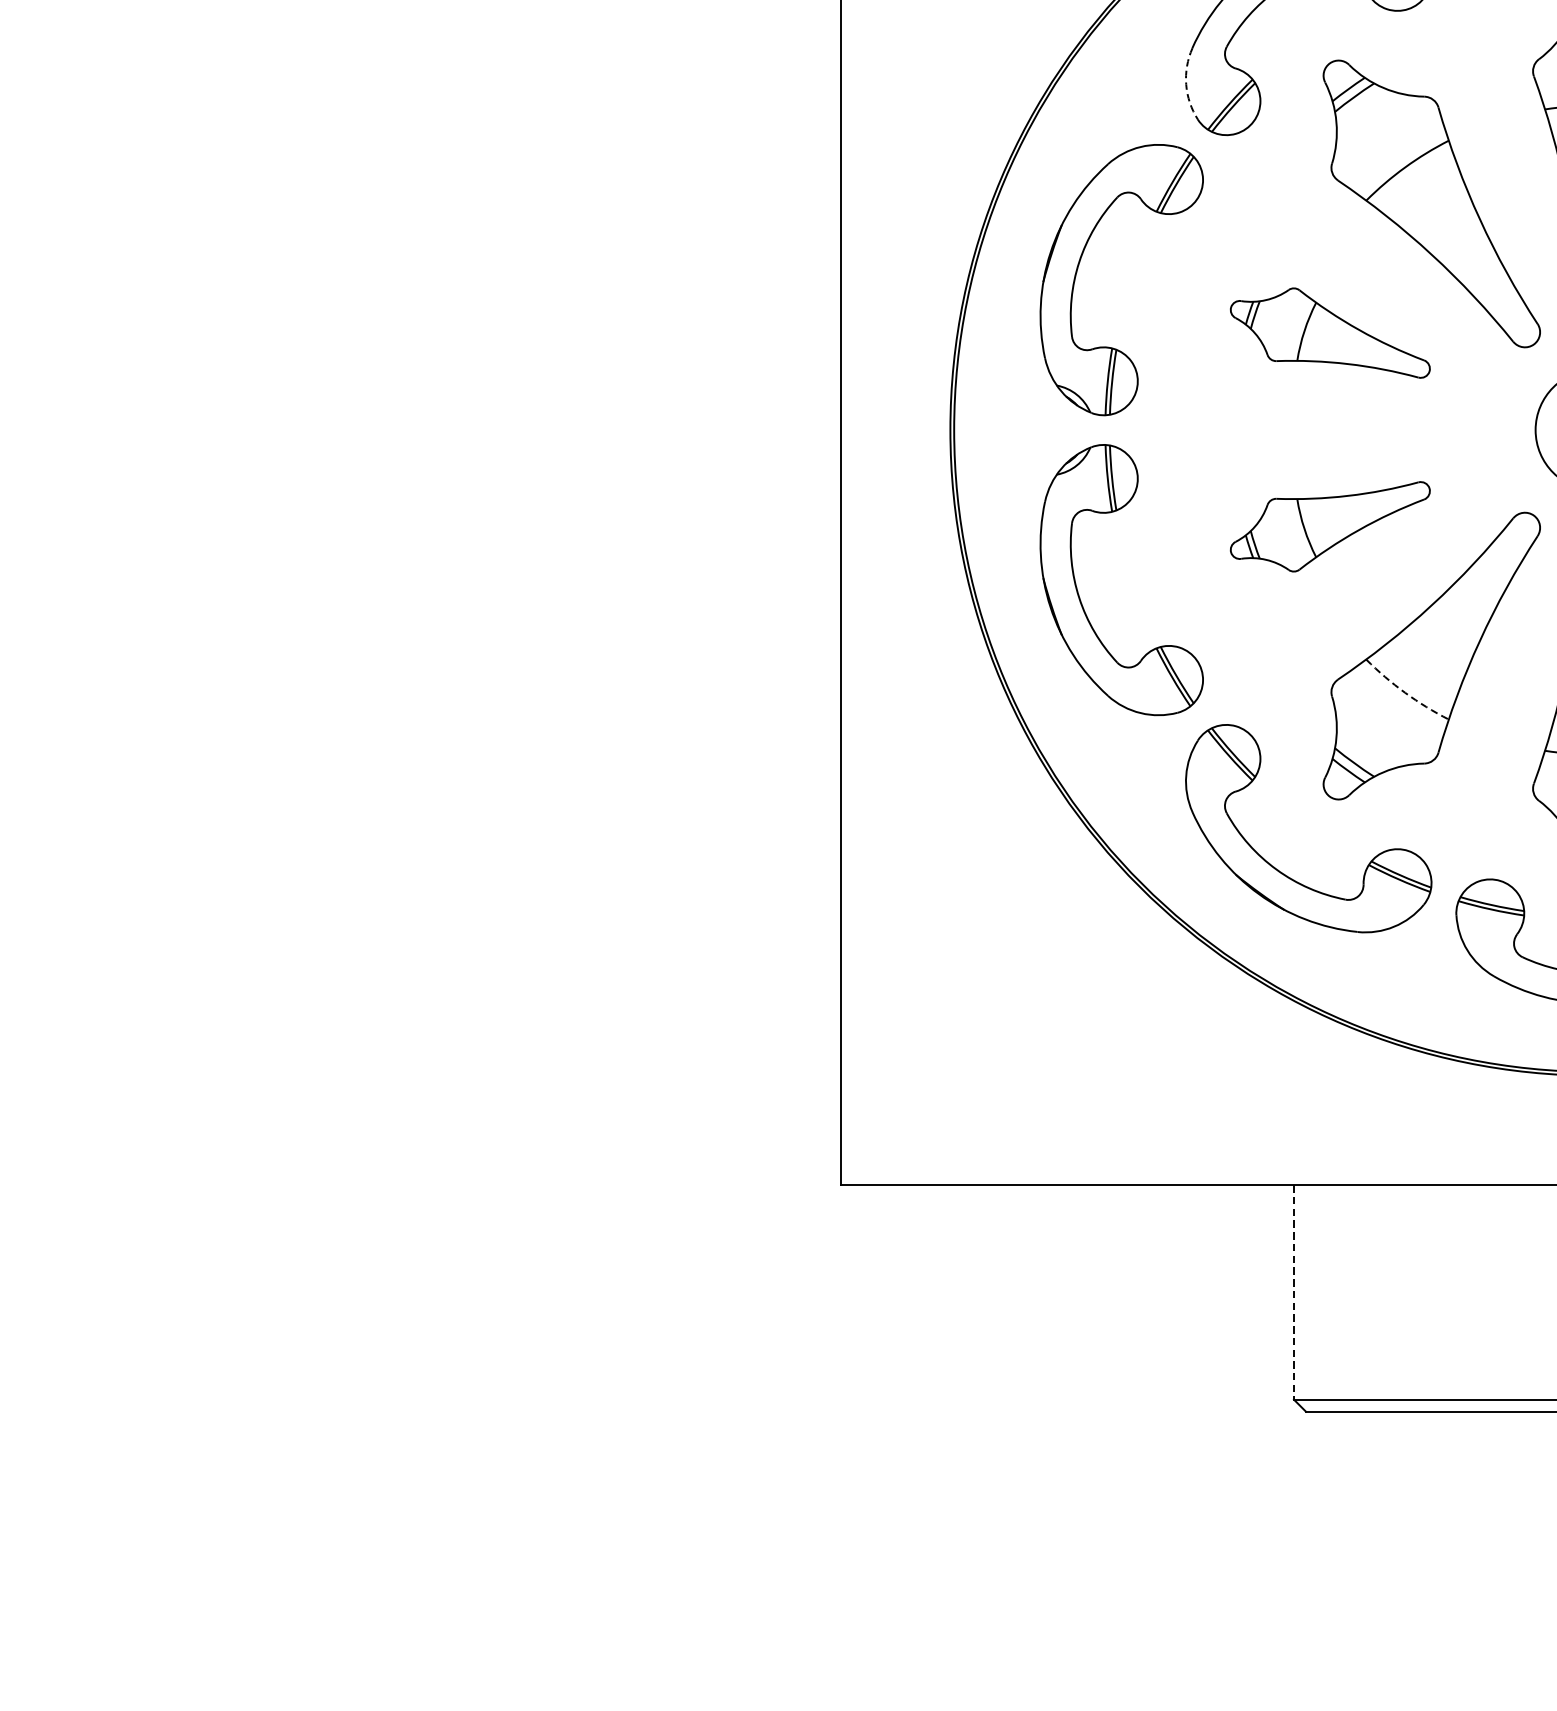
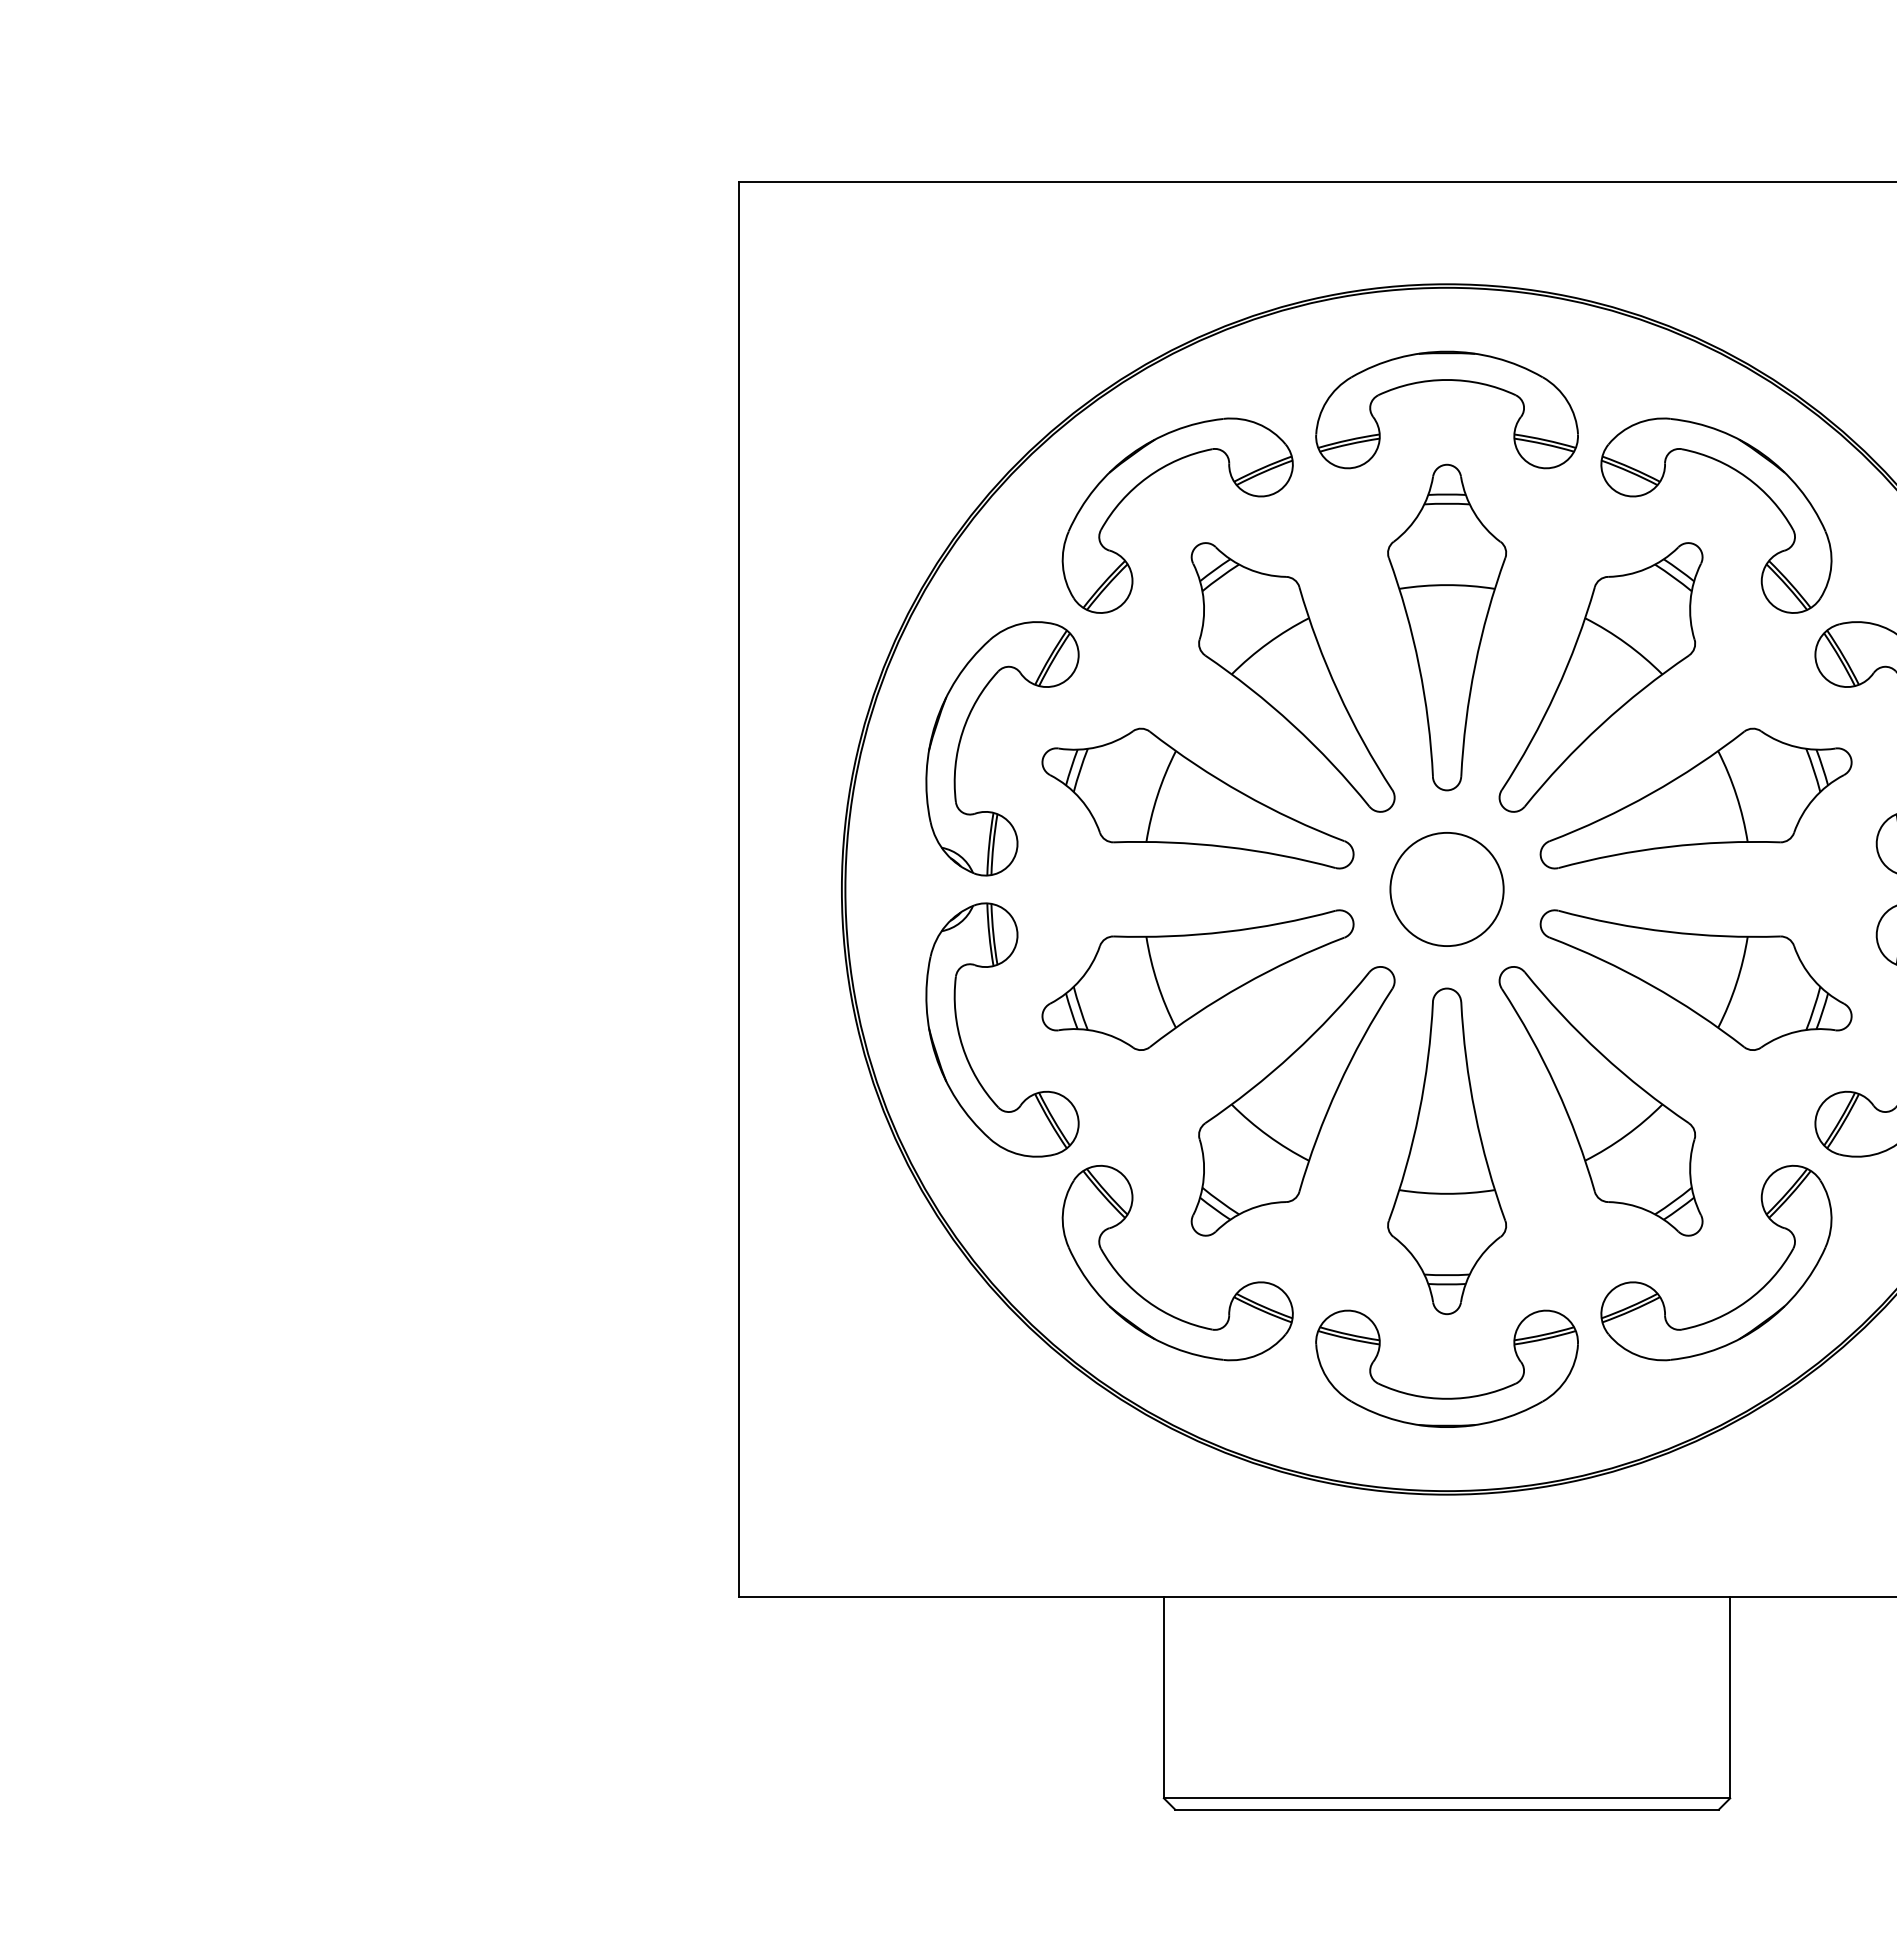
arc: (1185, 84) -> (1062, 565), dashed -> solid
part: (1329, 333) -> (1197, 798), size x1.67
part: (1329, 526) -> (1197, 979), size x1.67
arc: (1405, 692) -> (1268, 1135), dashed -> solid
line: (1293, 1292) -> (1163, 1697), dashed -> solid

